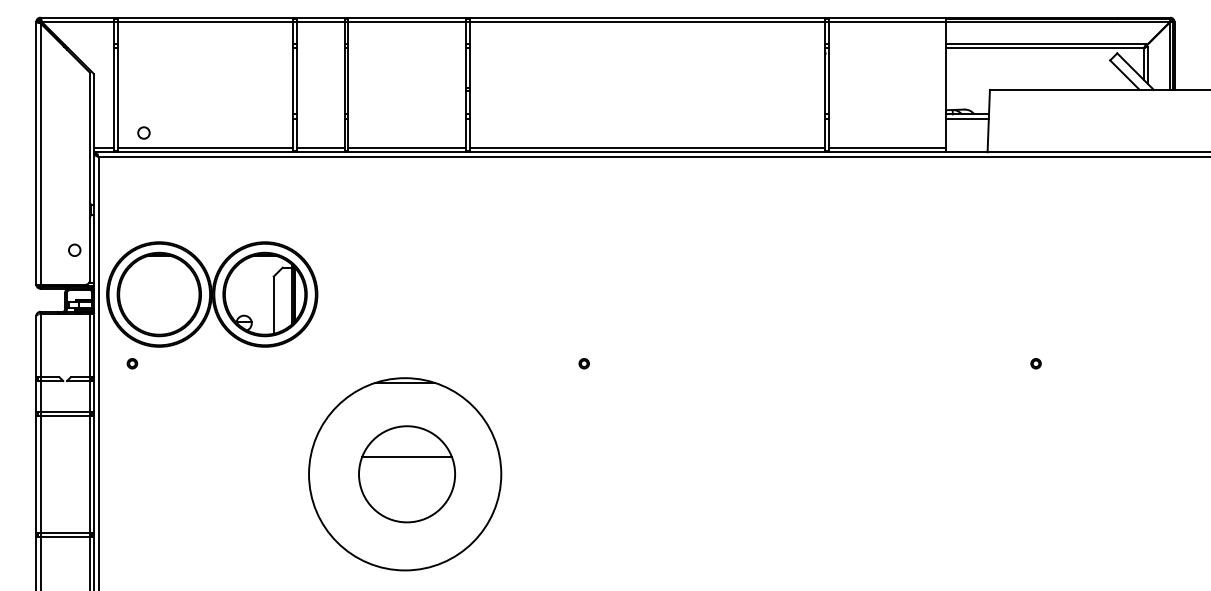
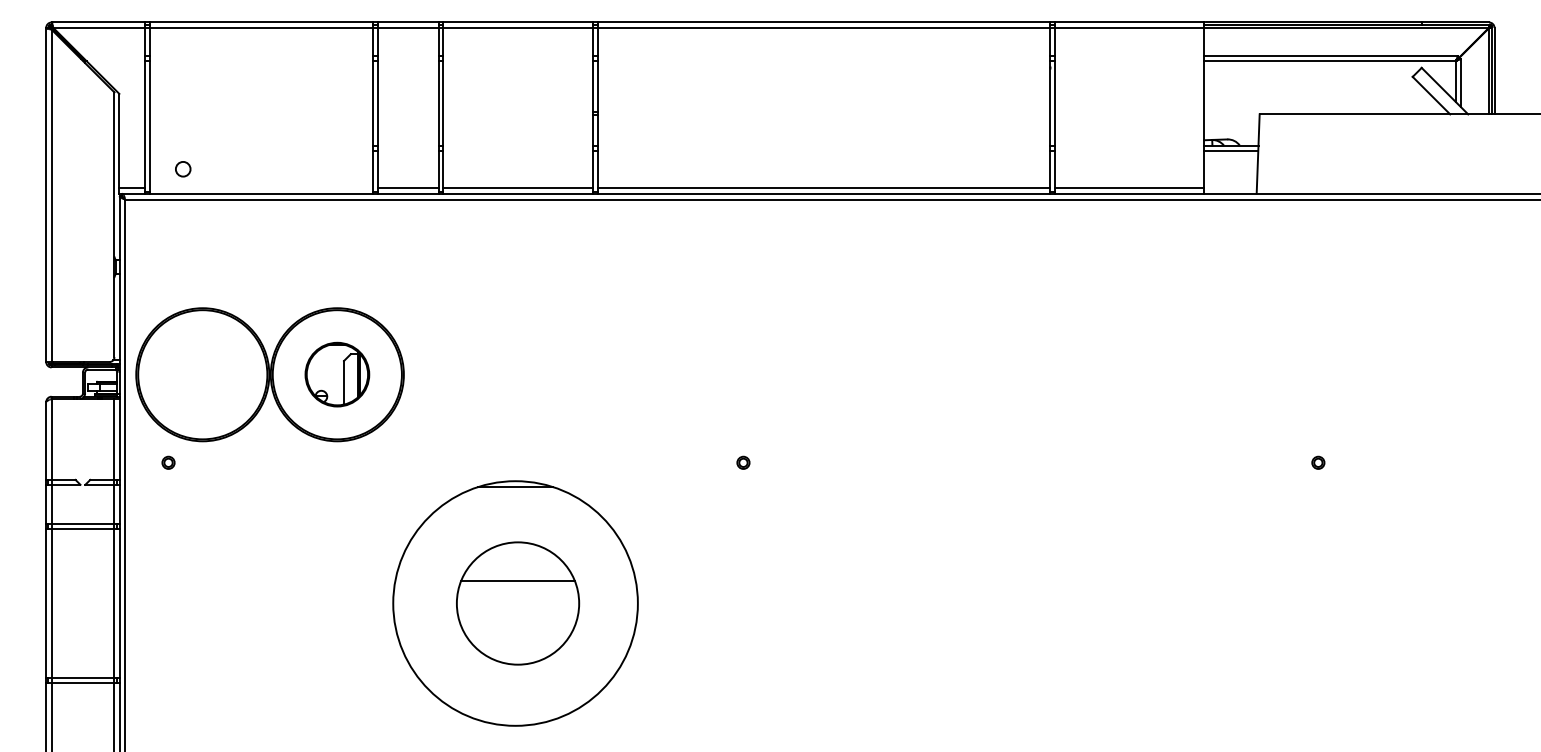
line: (205, 148) -> (261, 188), removed
circle: (74, 250) -> (94, 318), removed
part: (159, 294) -> (202, 374), removed
part: (265, 294) -> (337, 374), size x0.6

